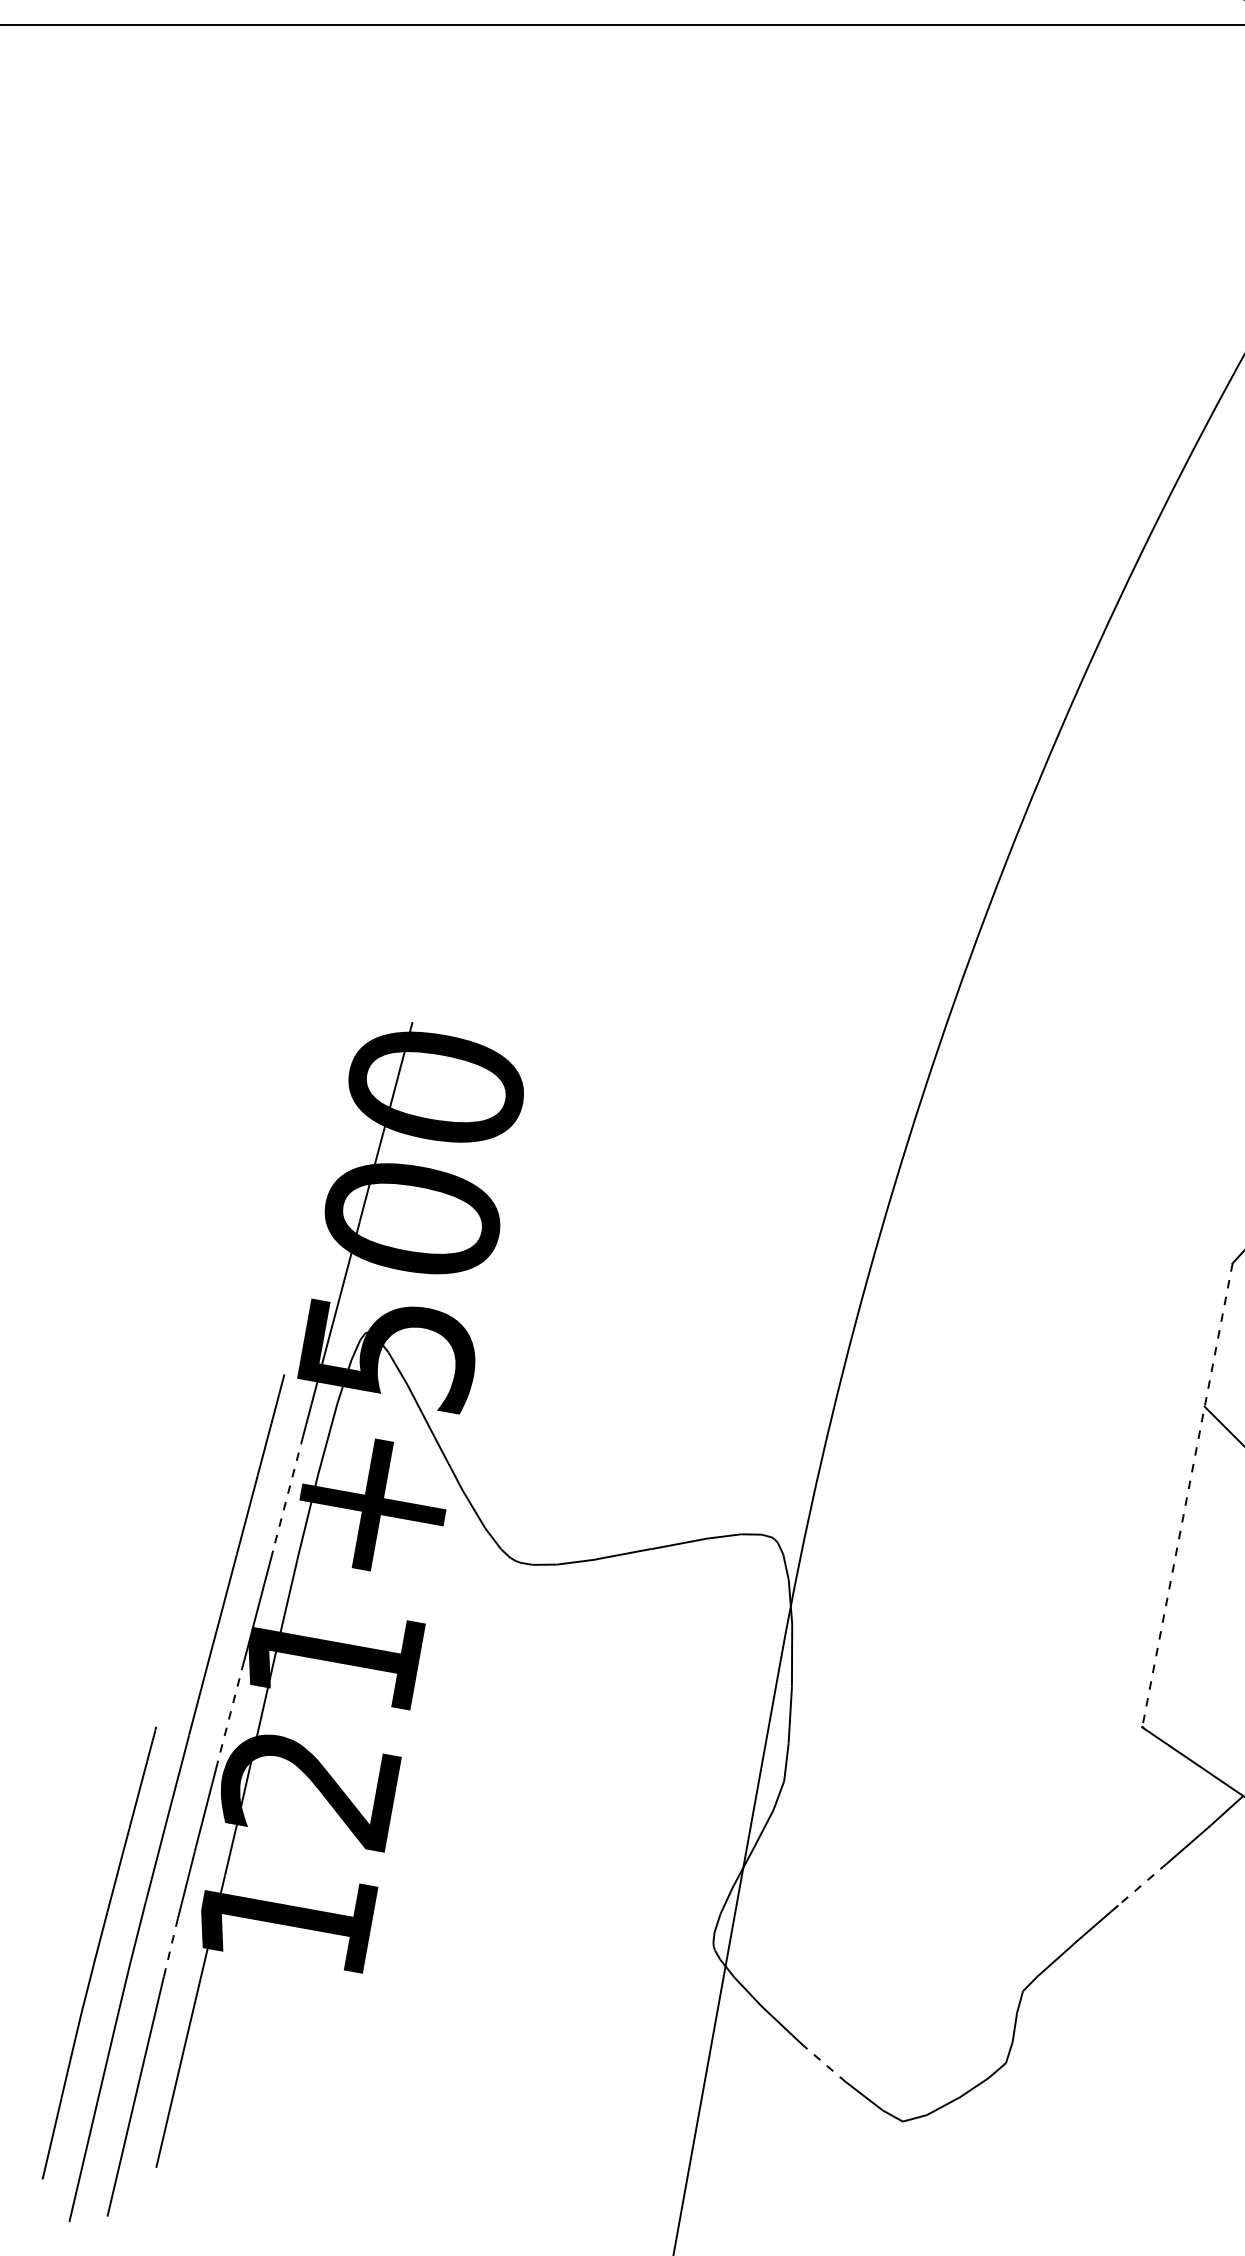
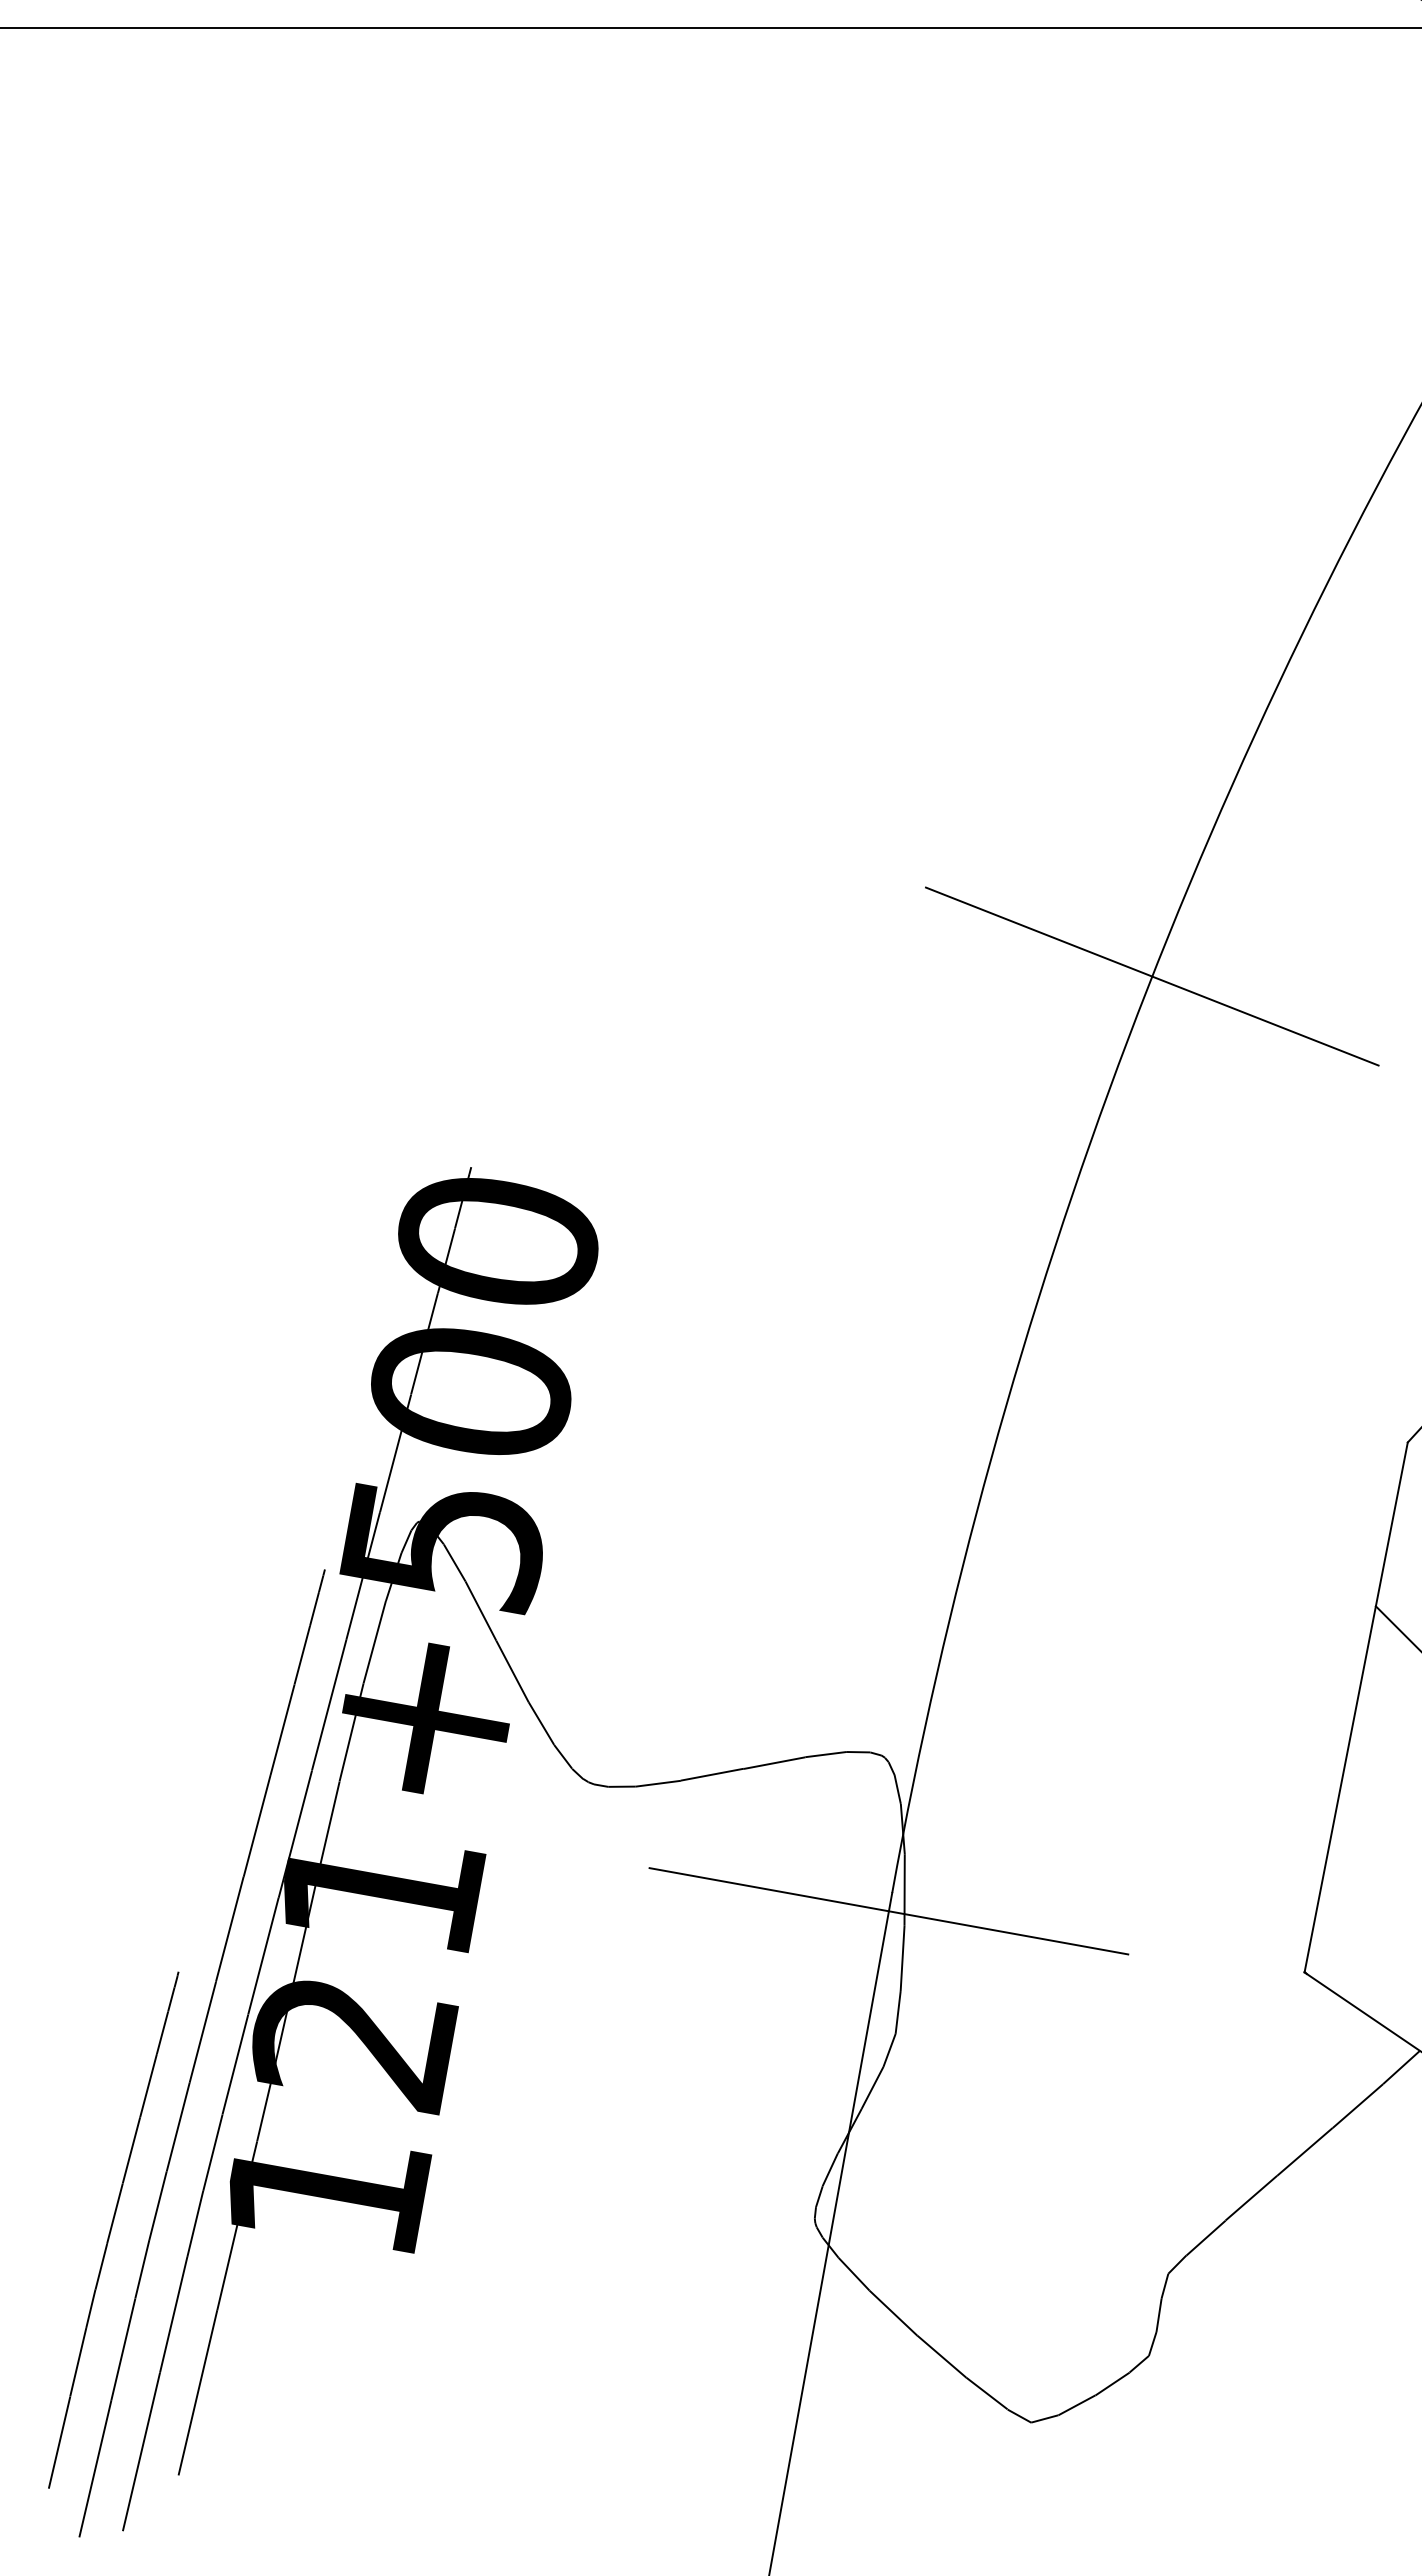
line: (1008, 855) -> (1151, 976), added
line: (288, 1493) -> (329, 1705), dashed -> solid
line: (1187, 1495) -> (1356, 1707), dashed -> solid
line: (777, 1673) -> (888, 1911), added
line: (230, 1713) -> (263, 1956), dashed -> solid
line: (1142, 1884) -> (1304, 2151), dashed -> solid
line: (171, 1948) -> (195, 2224), dashed -> solid
line: (824, 2063) -> (941, 2356), dashed -> solid

